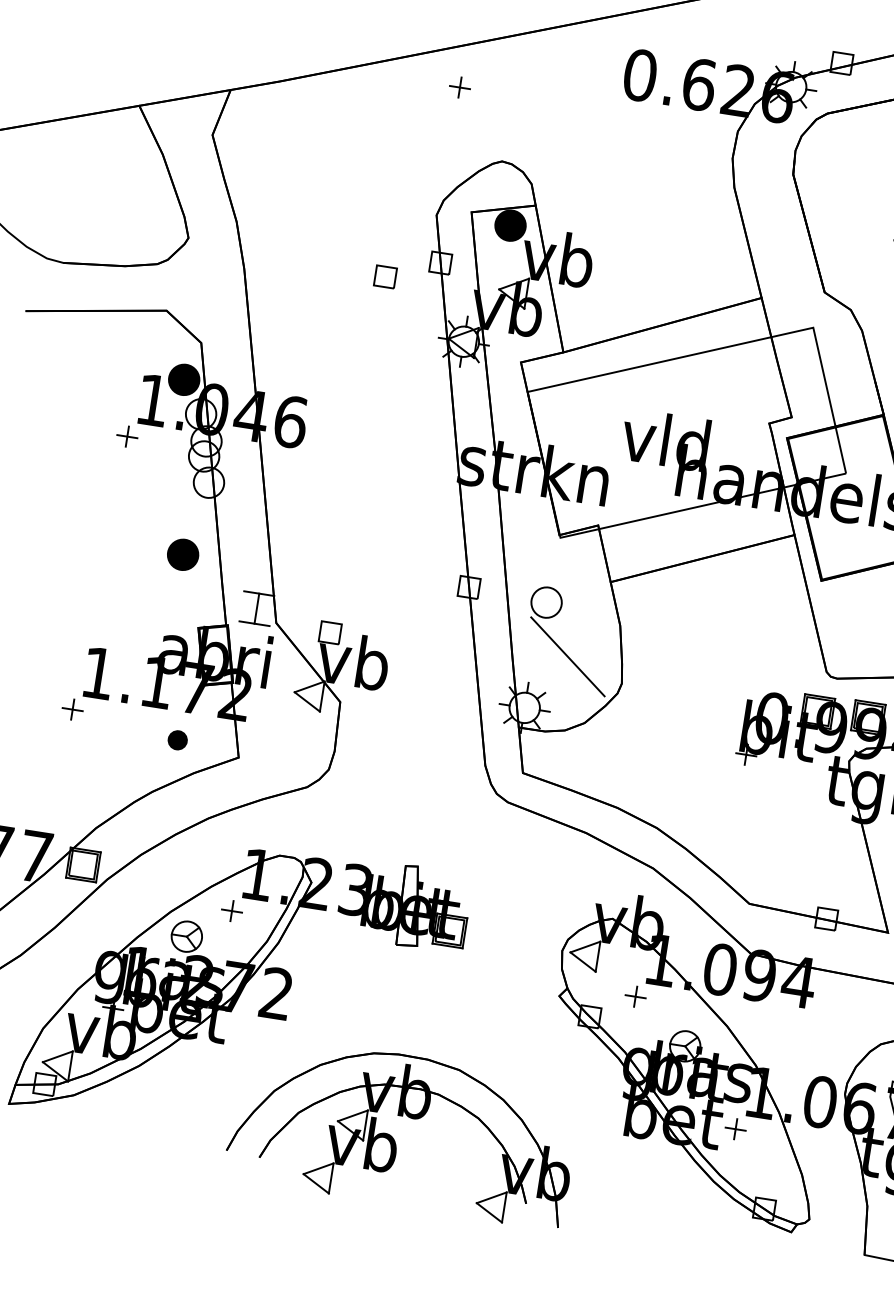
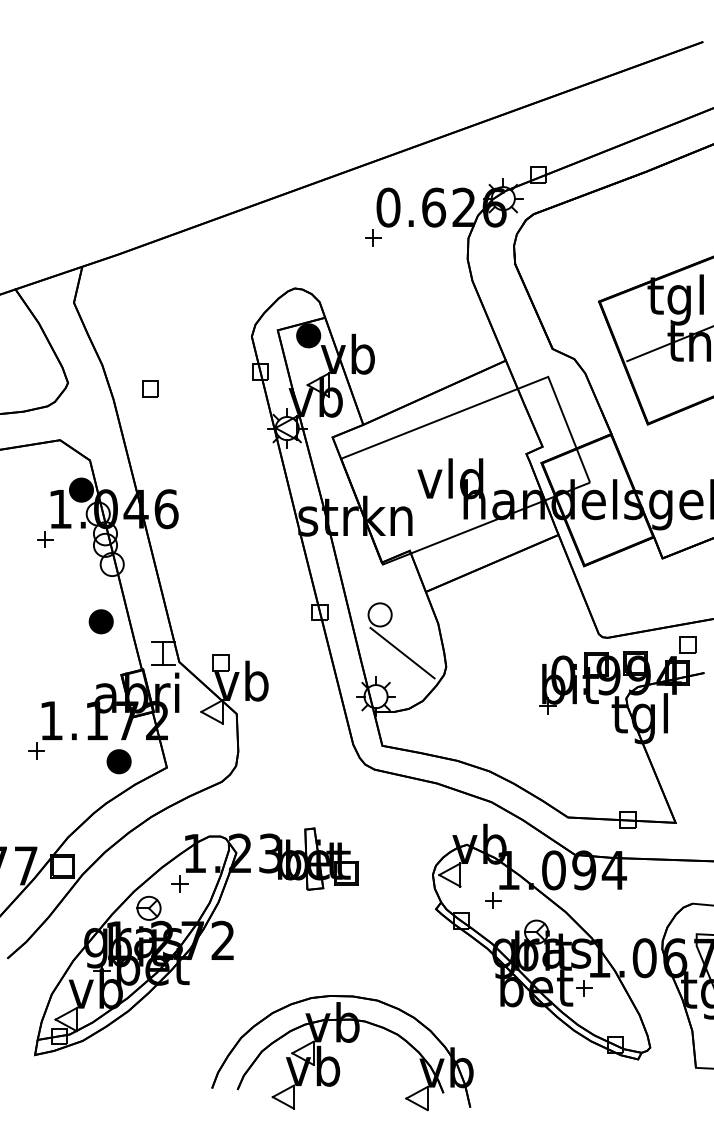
part: (460, 87) -> (373, 237), moved
part: (385, 276) -> (150, 388), moved
part: (177, 739) -> (118, 761), size x1.67
part: (394, 1138) -> (336, 1059), moved

